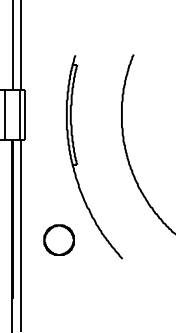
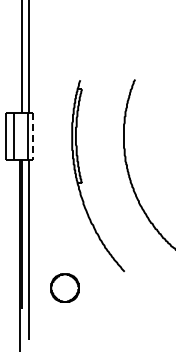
line: (25, 115) -> (33, 136), solid -> dashed
part: (58, 239) -> (64, 287), moved

